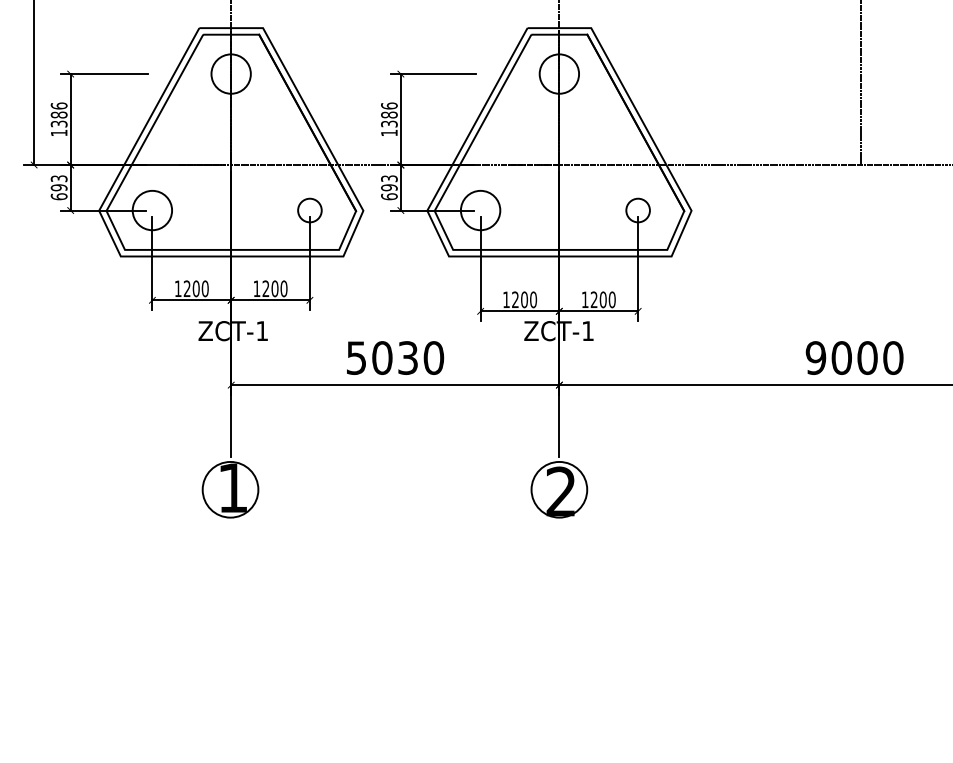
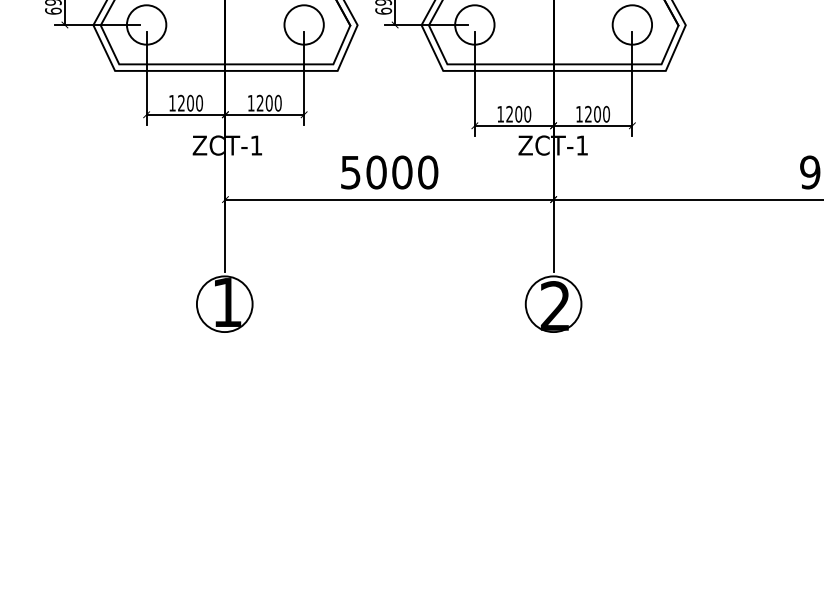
circle: (309, 210) -> (303, 24), size x1.67
circle: (637, 210) -> (631, 24), size x1.67
text: (408, 357) -> (402, 171), 5030 -> 5000

